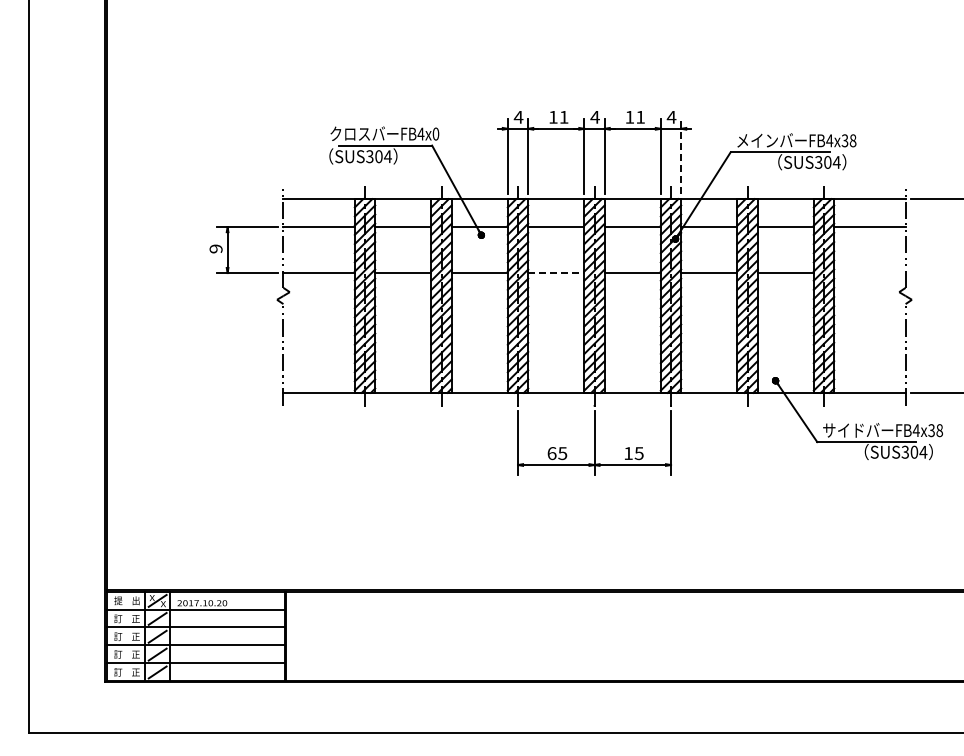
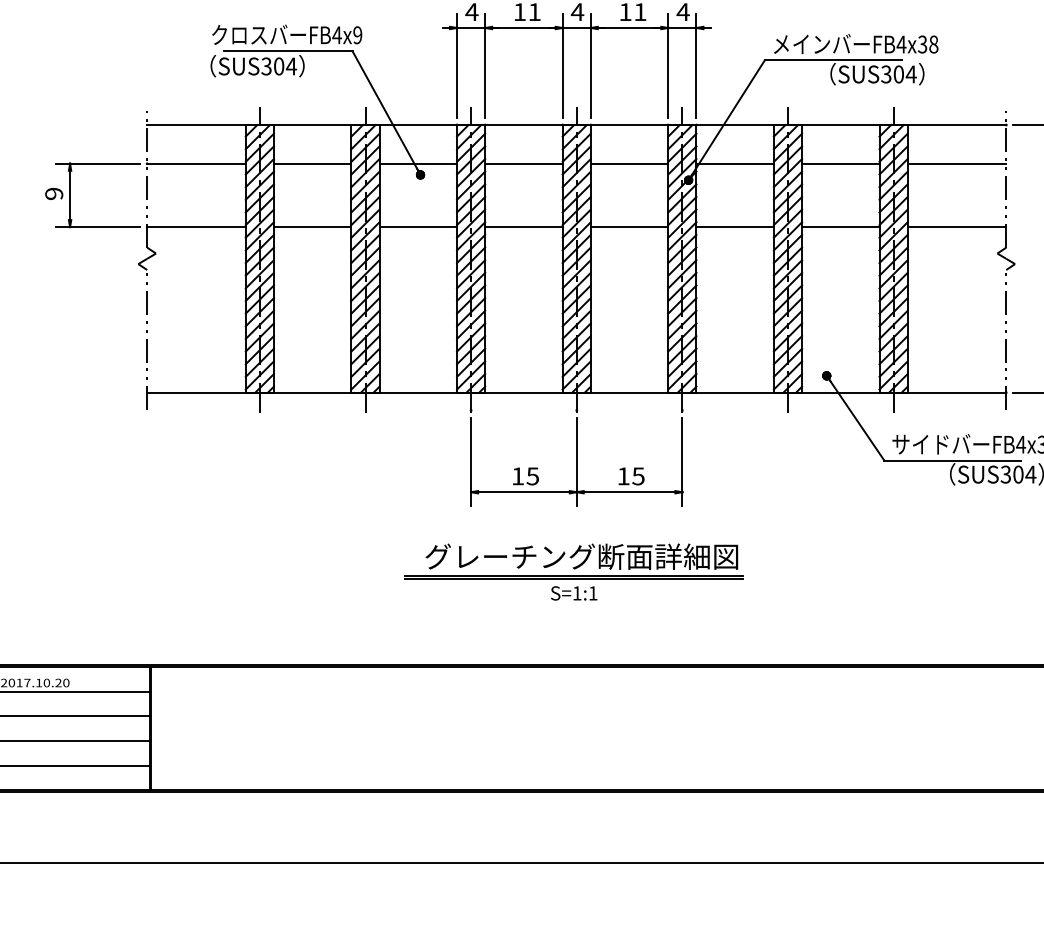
text: (435, 133) -> (357, 34), FB4x0 -> FB4x9
line: (681, 156) -> (696, 66), dashed -> solid
line: (556, 273) -> (524, 227), dashed -> solid
line: (869, 273) -> (956, 227), added
text: (551, 453) -> (517, 476), 65 -> 15
part: (592, 522) -> (573, 571), added

